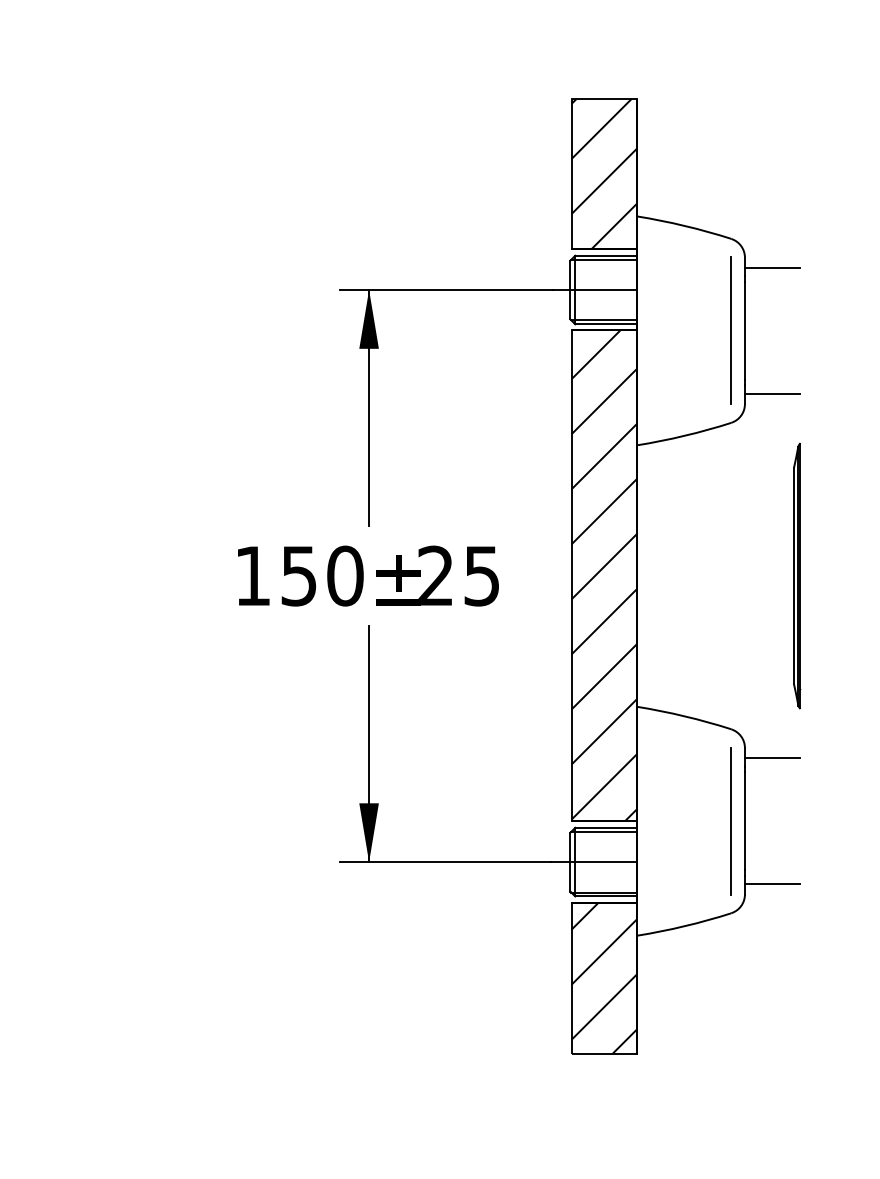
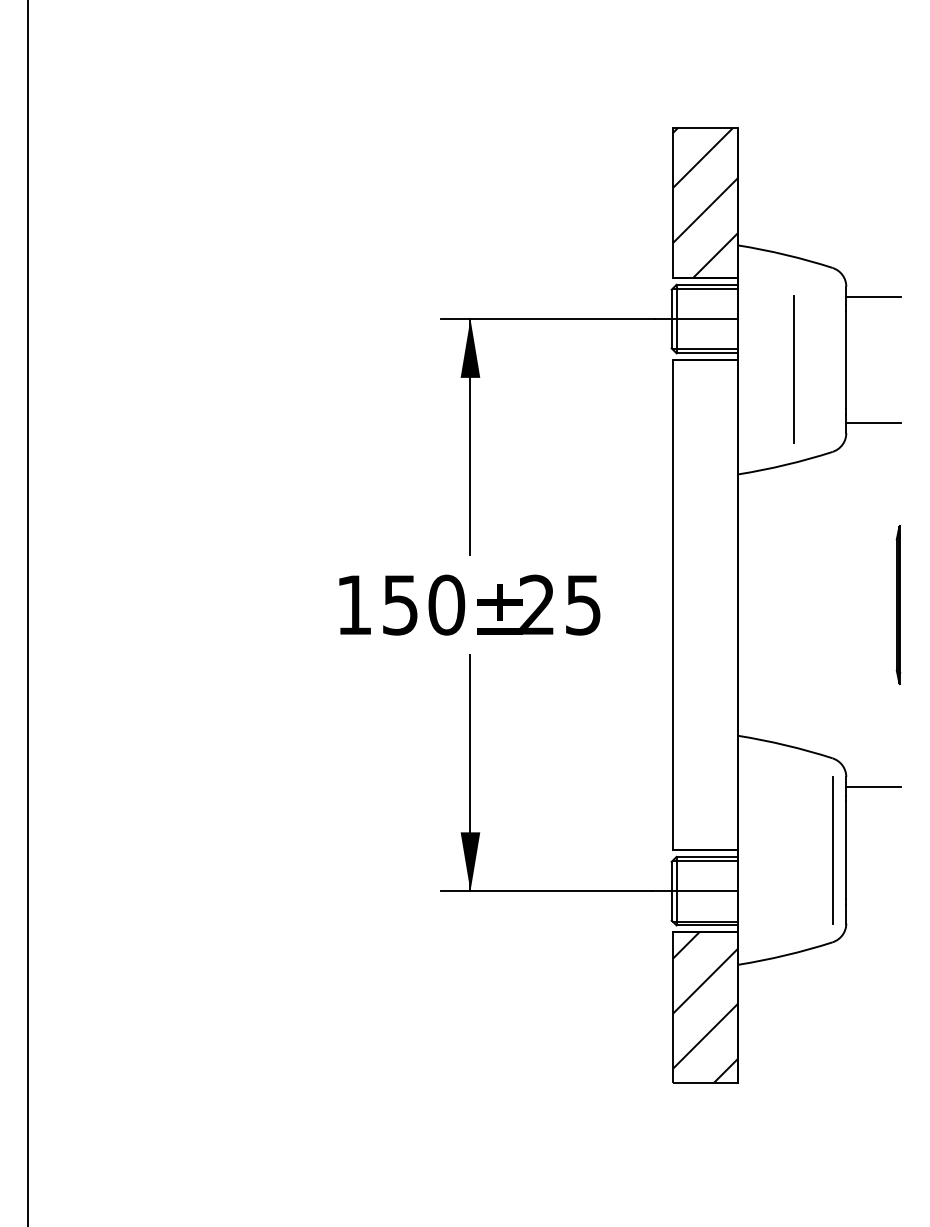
line: (731, 330) -> (793, 369), moved
hatch: (604, 575) -> (705, 604), removed
part: (797, 575) -> (898, 604), size x0.6
line: (772, 884) -> (873, 913), removed

